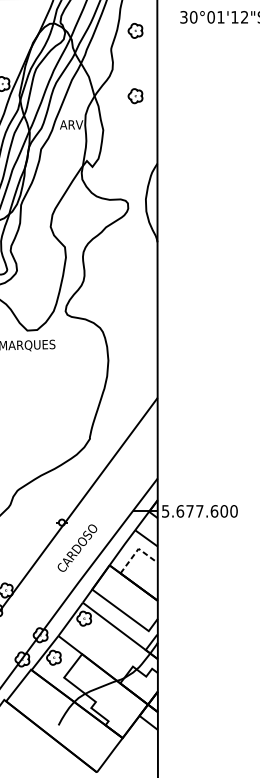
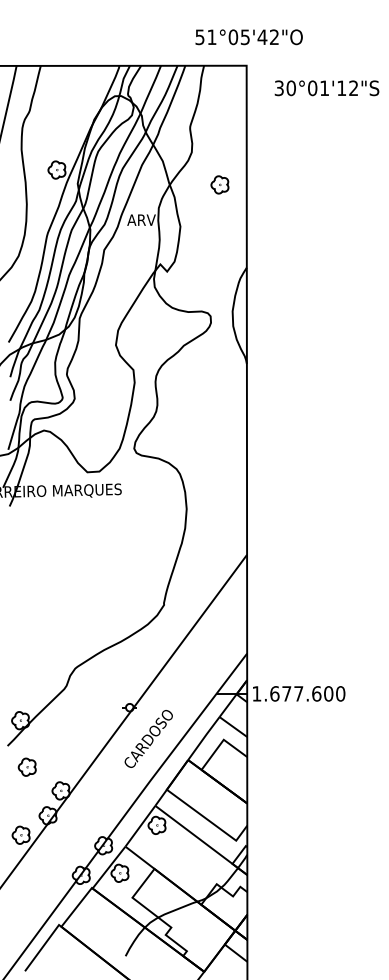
part: (135, 30) -> (219, 104), removed
text: (165, 511) -> (256, 693), 5.677.600 -> 1.677.600
line: (137, 551) -> (222, 742), dashed -> solid

